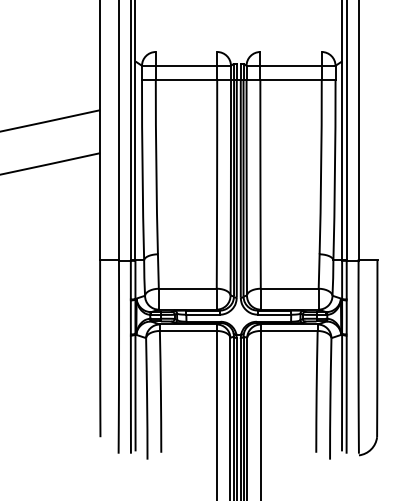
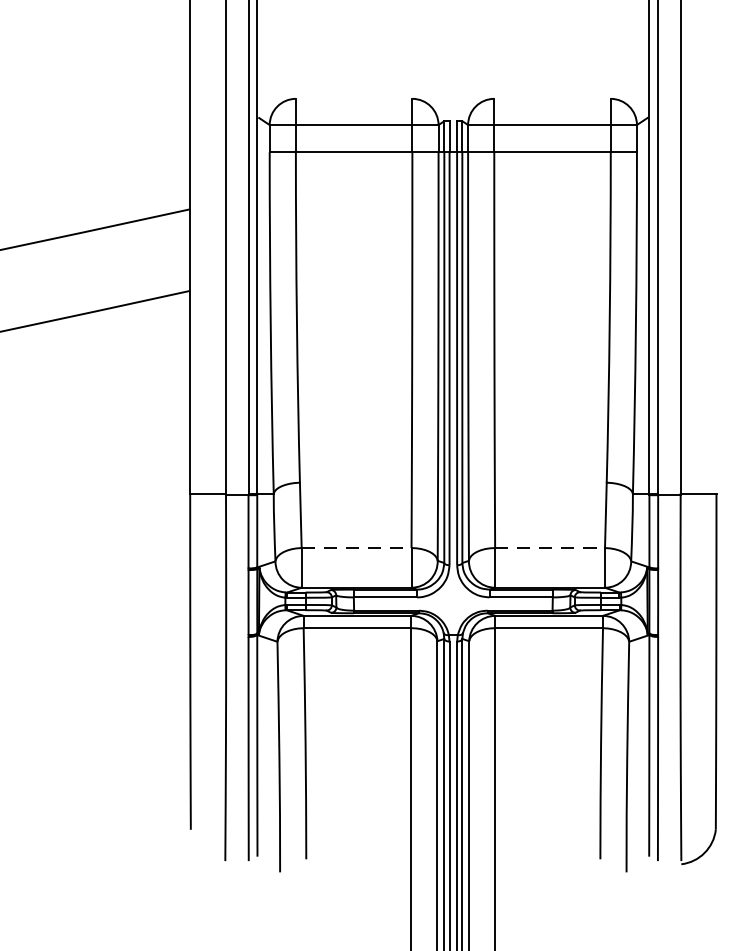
line: (187, 288) -> (356, 547), solid -> dashed
line: (289, 288) -> (549, 547), solid -> dashed

